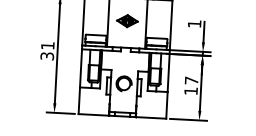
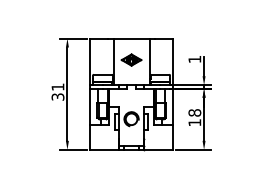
text: (191, 80) -> (194, 112), 17 -> 18

